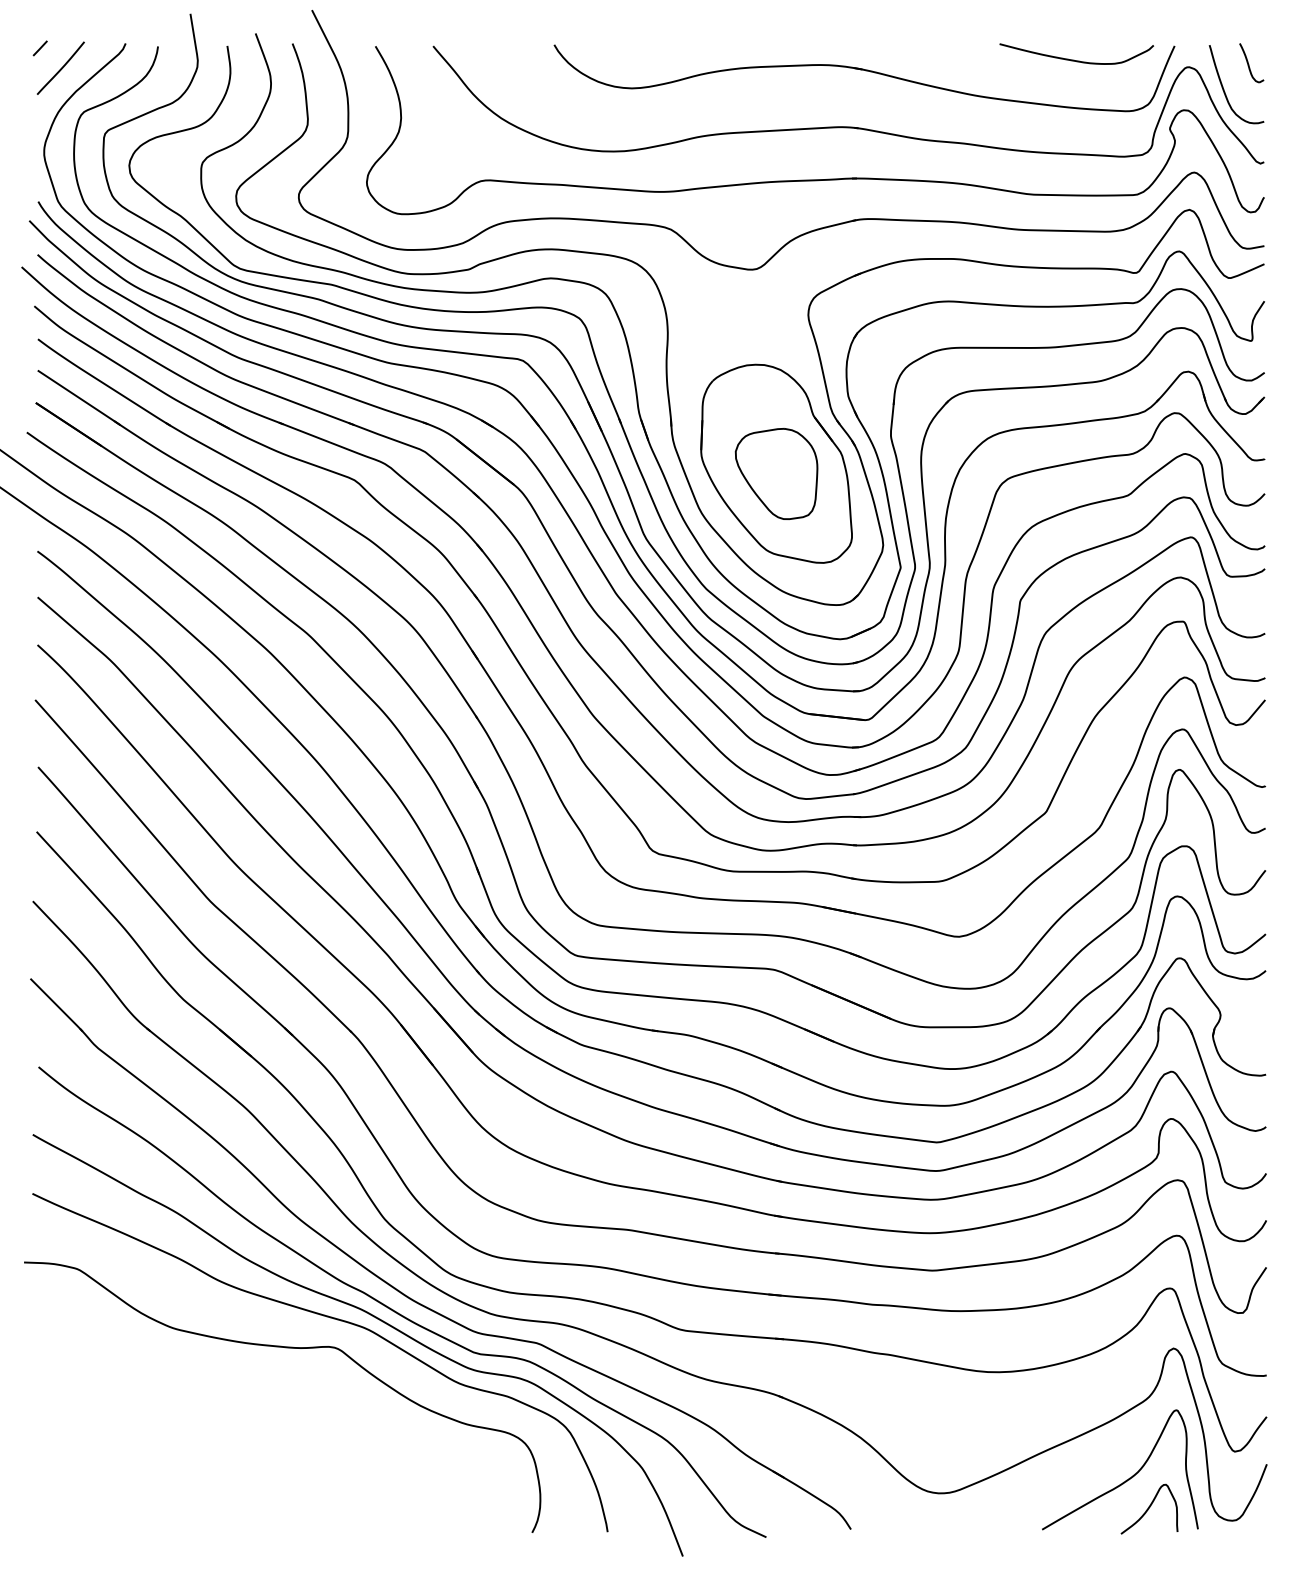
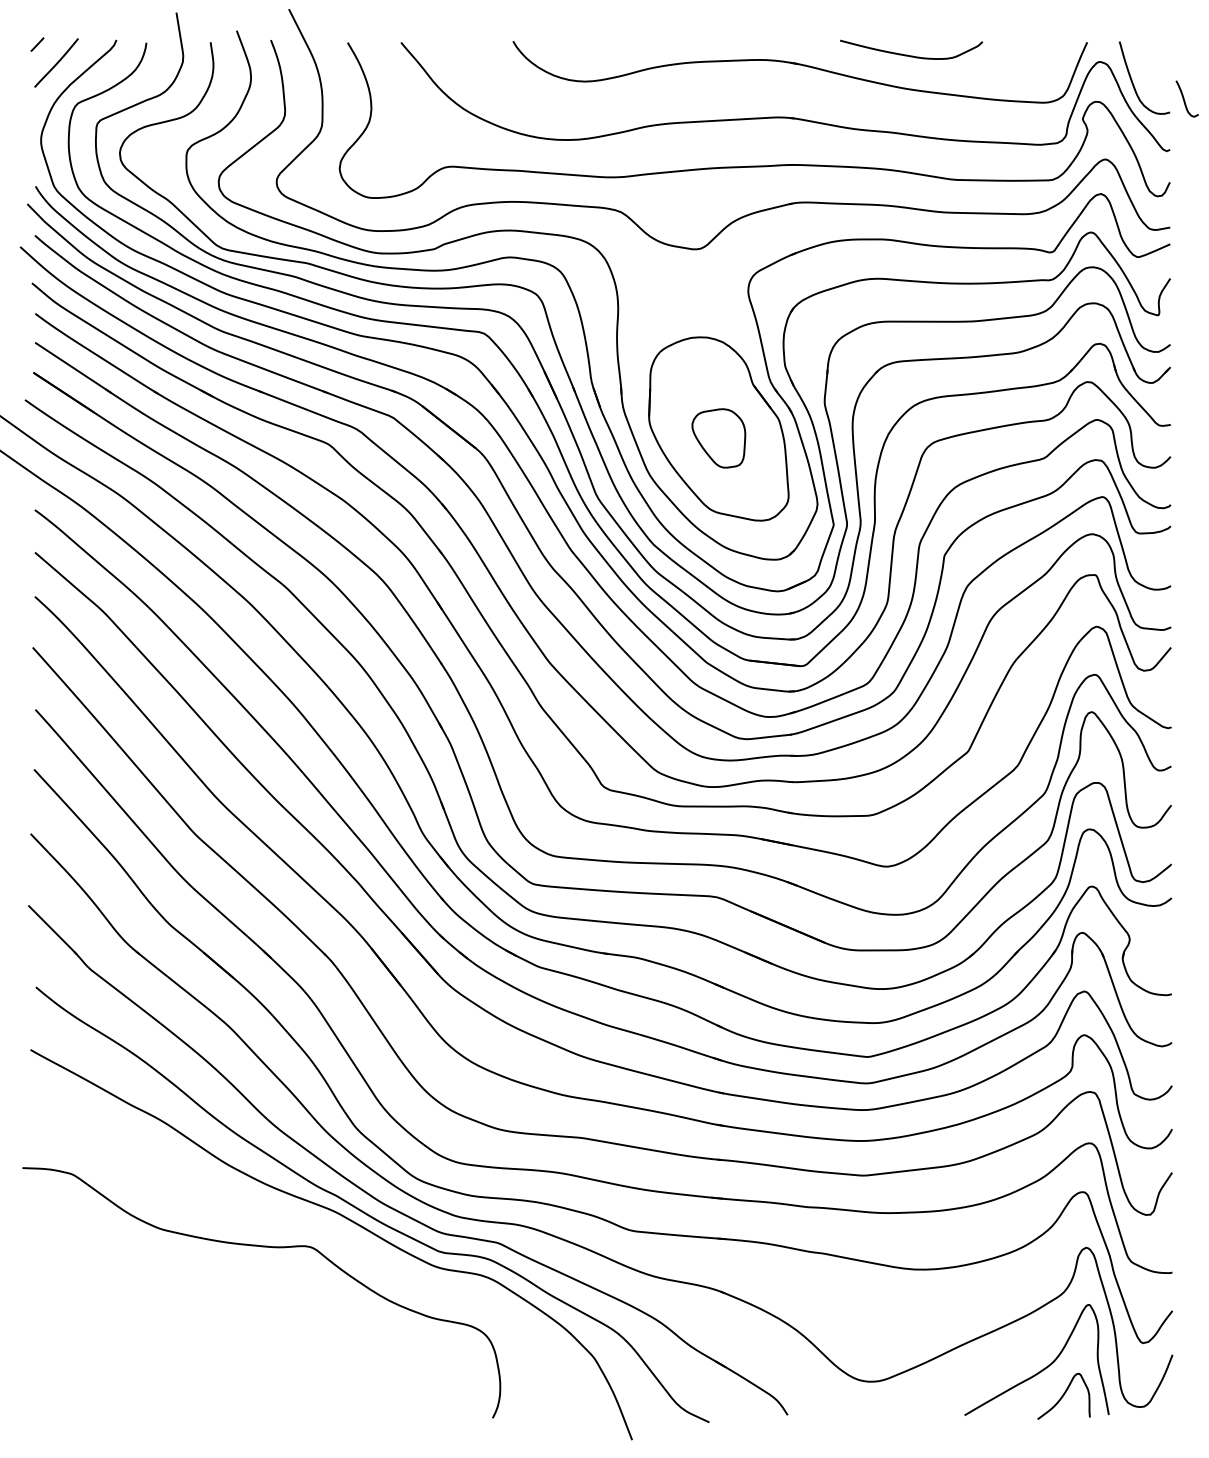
curve: (1074, 59) -> (909, 54), moved
curve: (1249, 64) -> (1185, 100), moved
part: (776, 473) -> (718, 437), size x0.7
curve: (333, 1319) -> (308, 1220), removed

